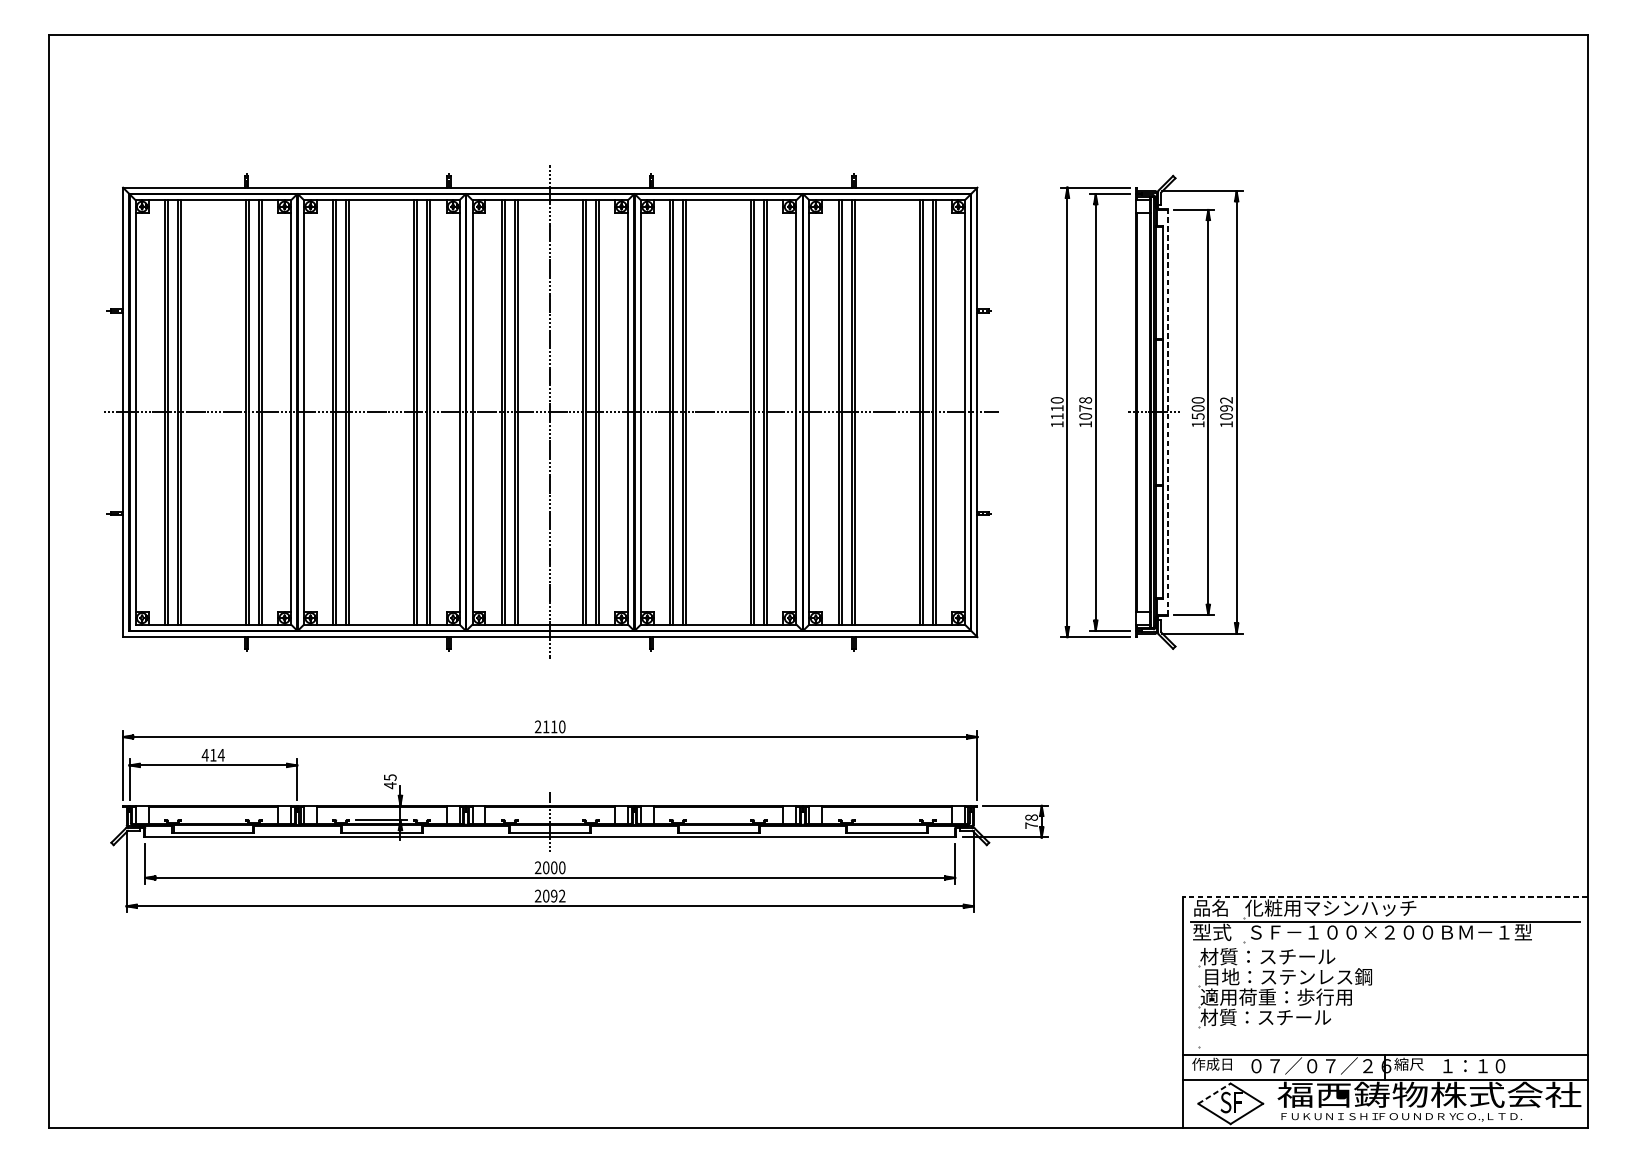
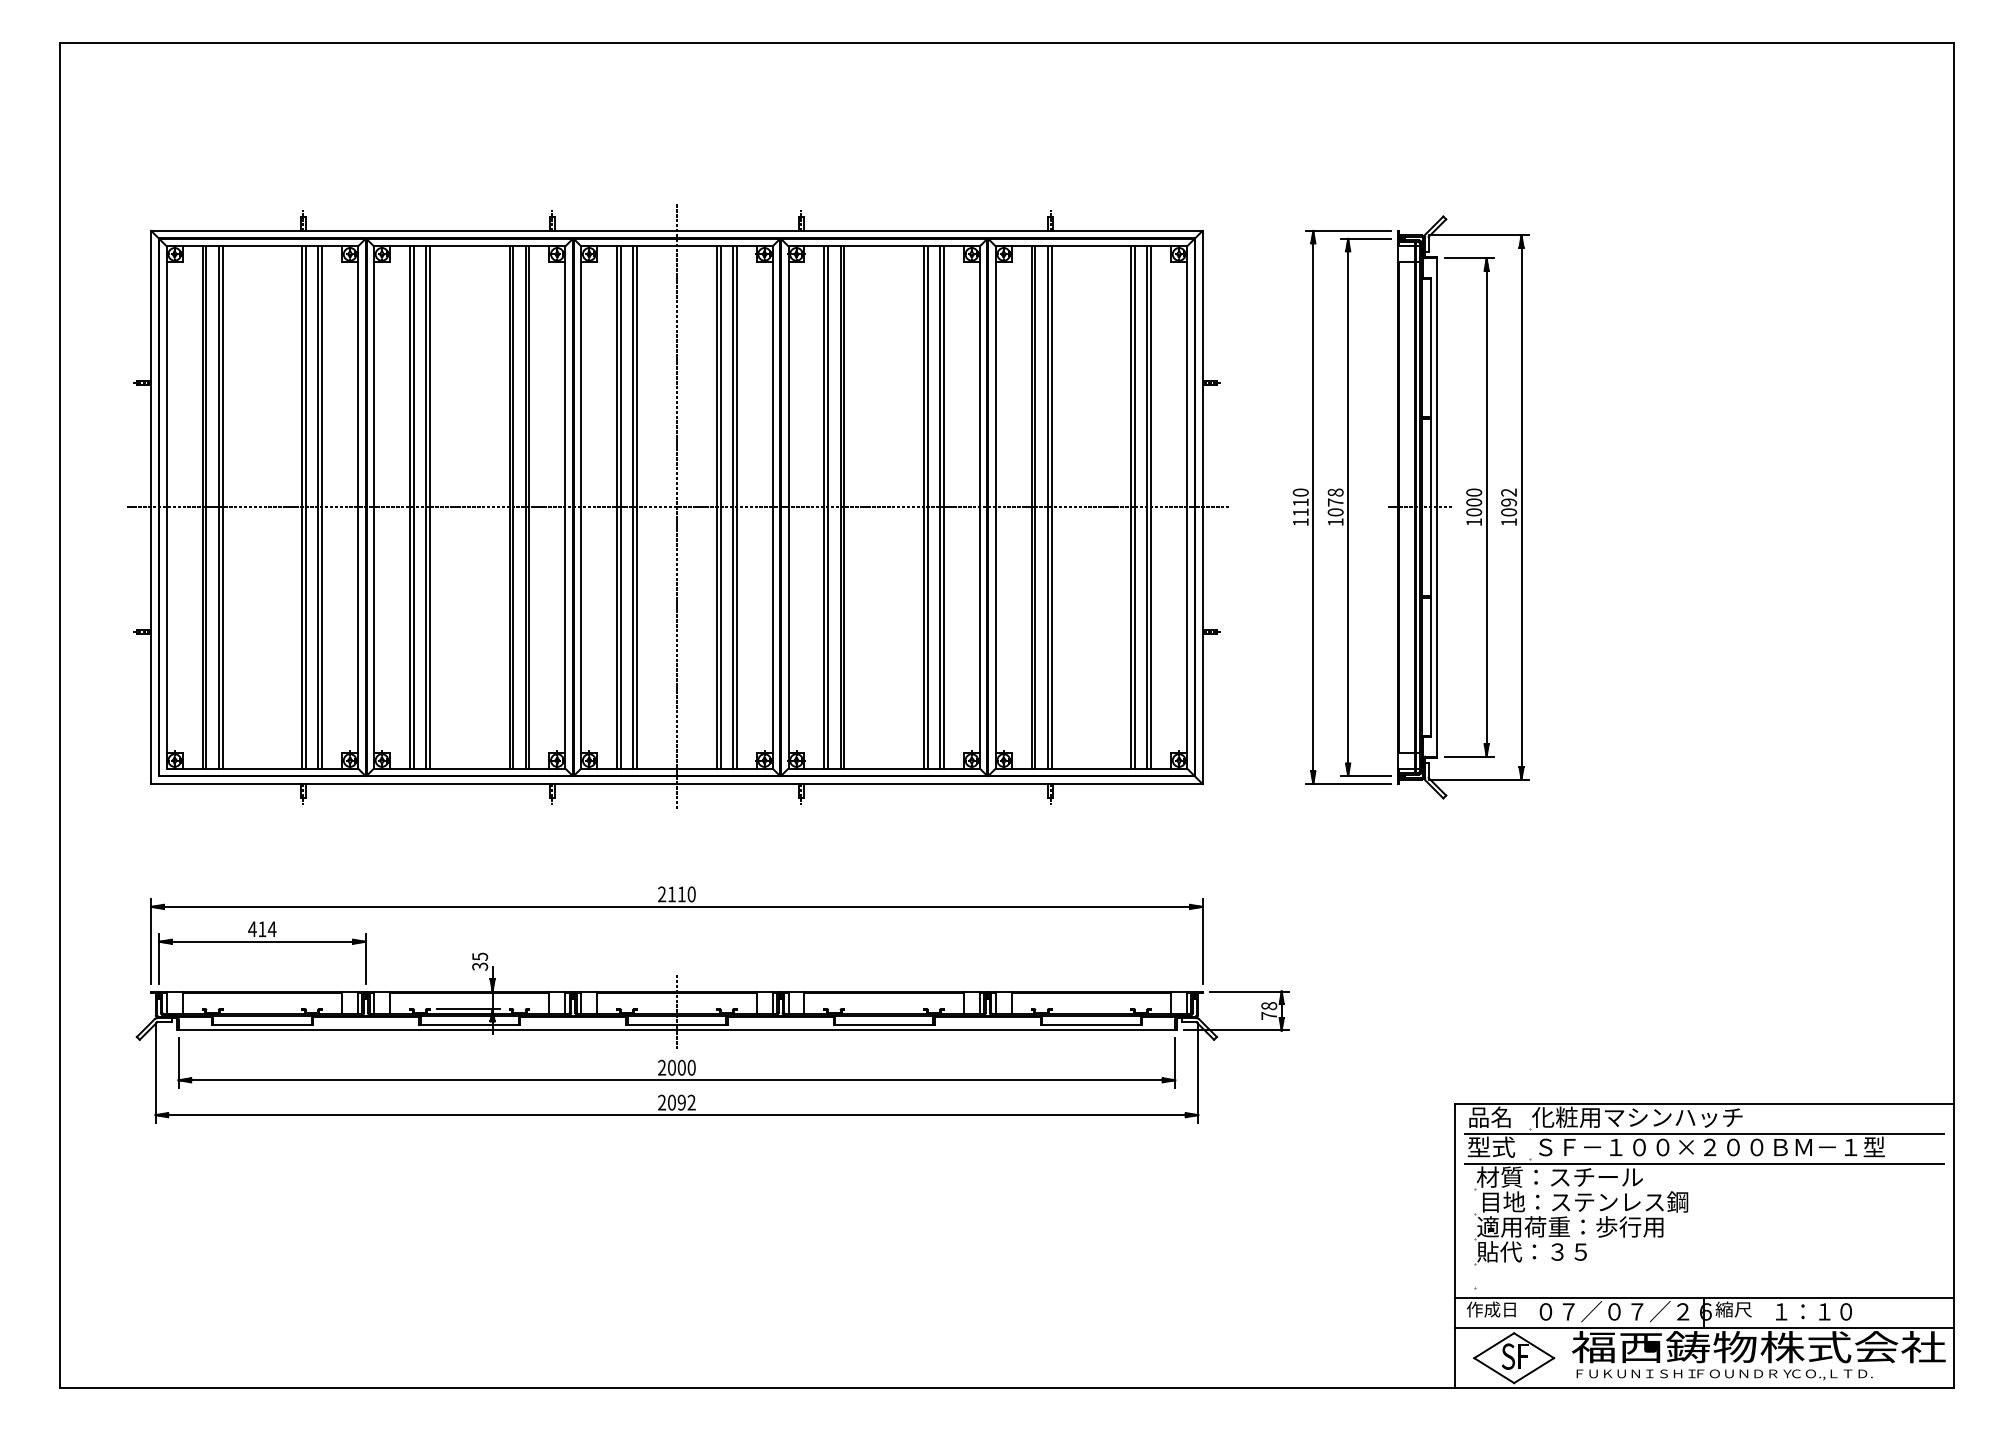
line: (1167, 412) -> (1436, 507), dashed -> solid
text: (1198, 416) -> (1474, 512), 1500 -> 1000
text: (390, 785) -> (480, 966), 45 -> 35
line: (1384, 897) -> (1703, 1104), dashed -> solid
line: (1385, 945) -> (1704, 1163), added
text: (1265, 1017) -> (1557, 1251), 材質：スチール -> 貼代：３５
line: (1214, 1093) -> (1494, 1345), dashed -> solid

